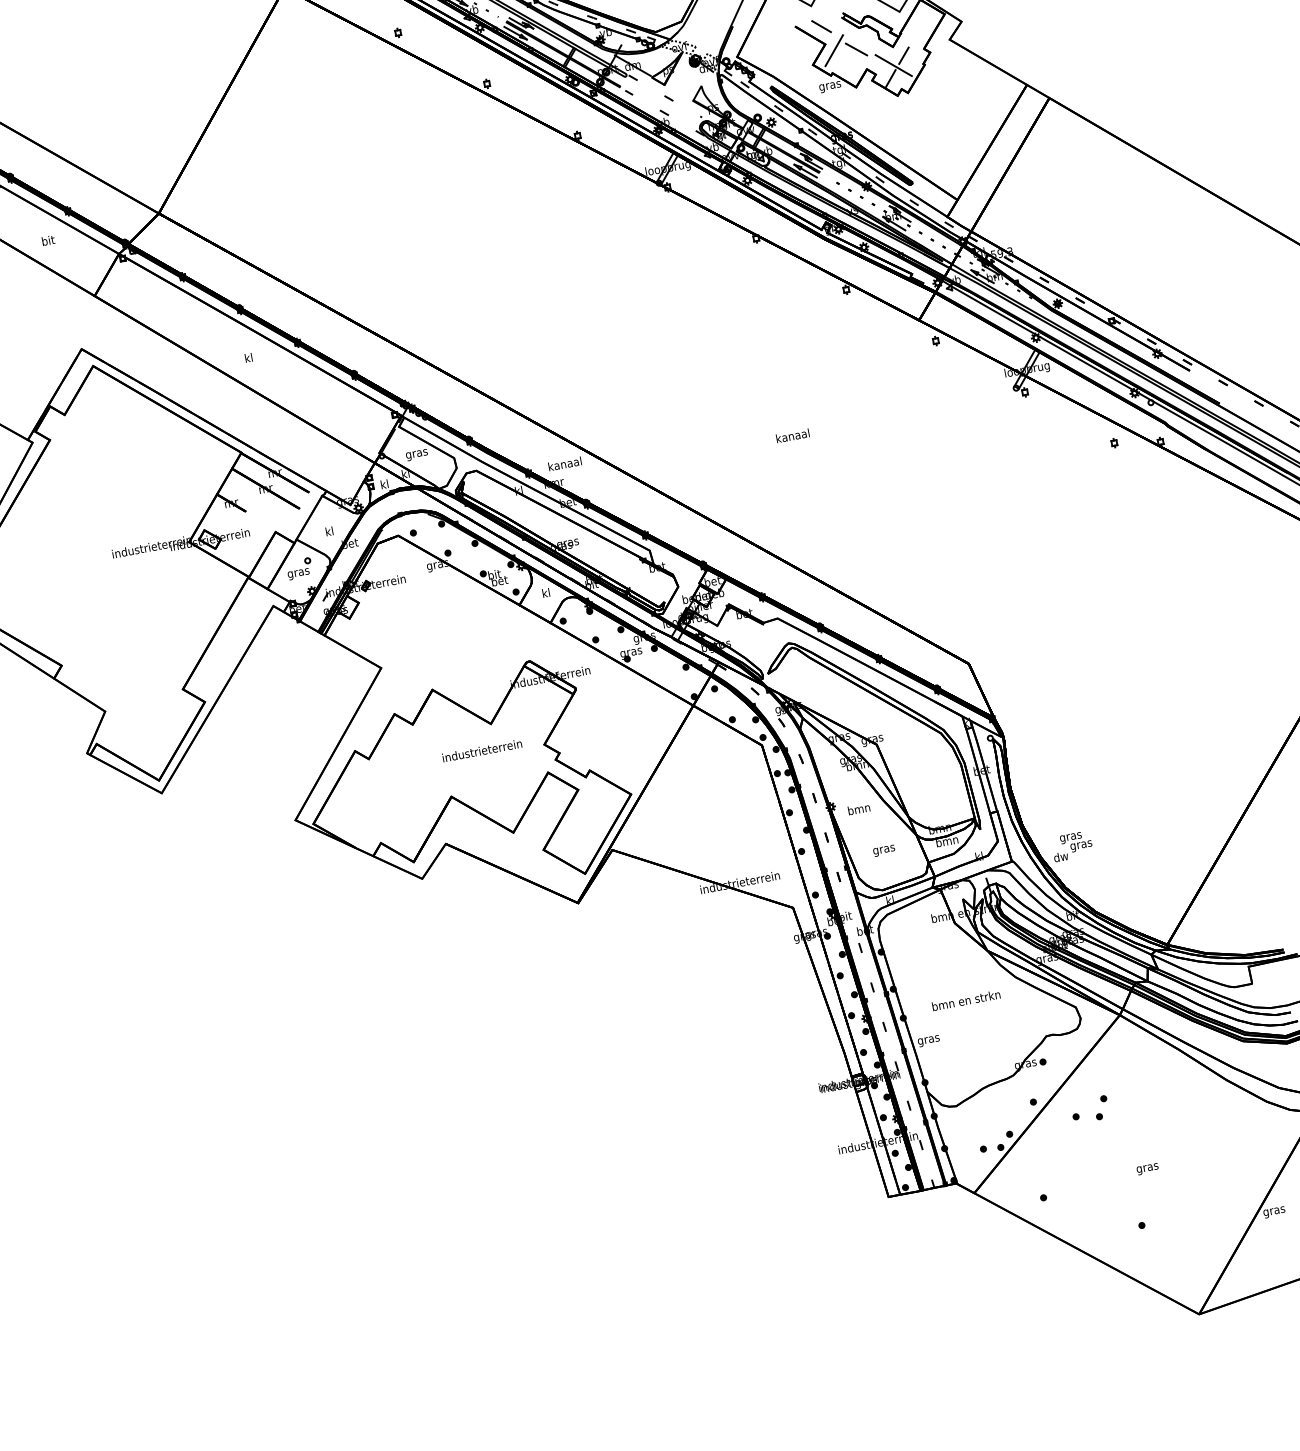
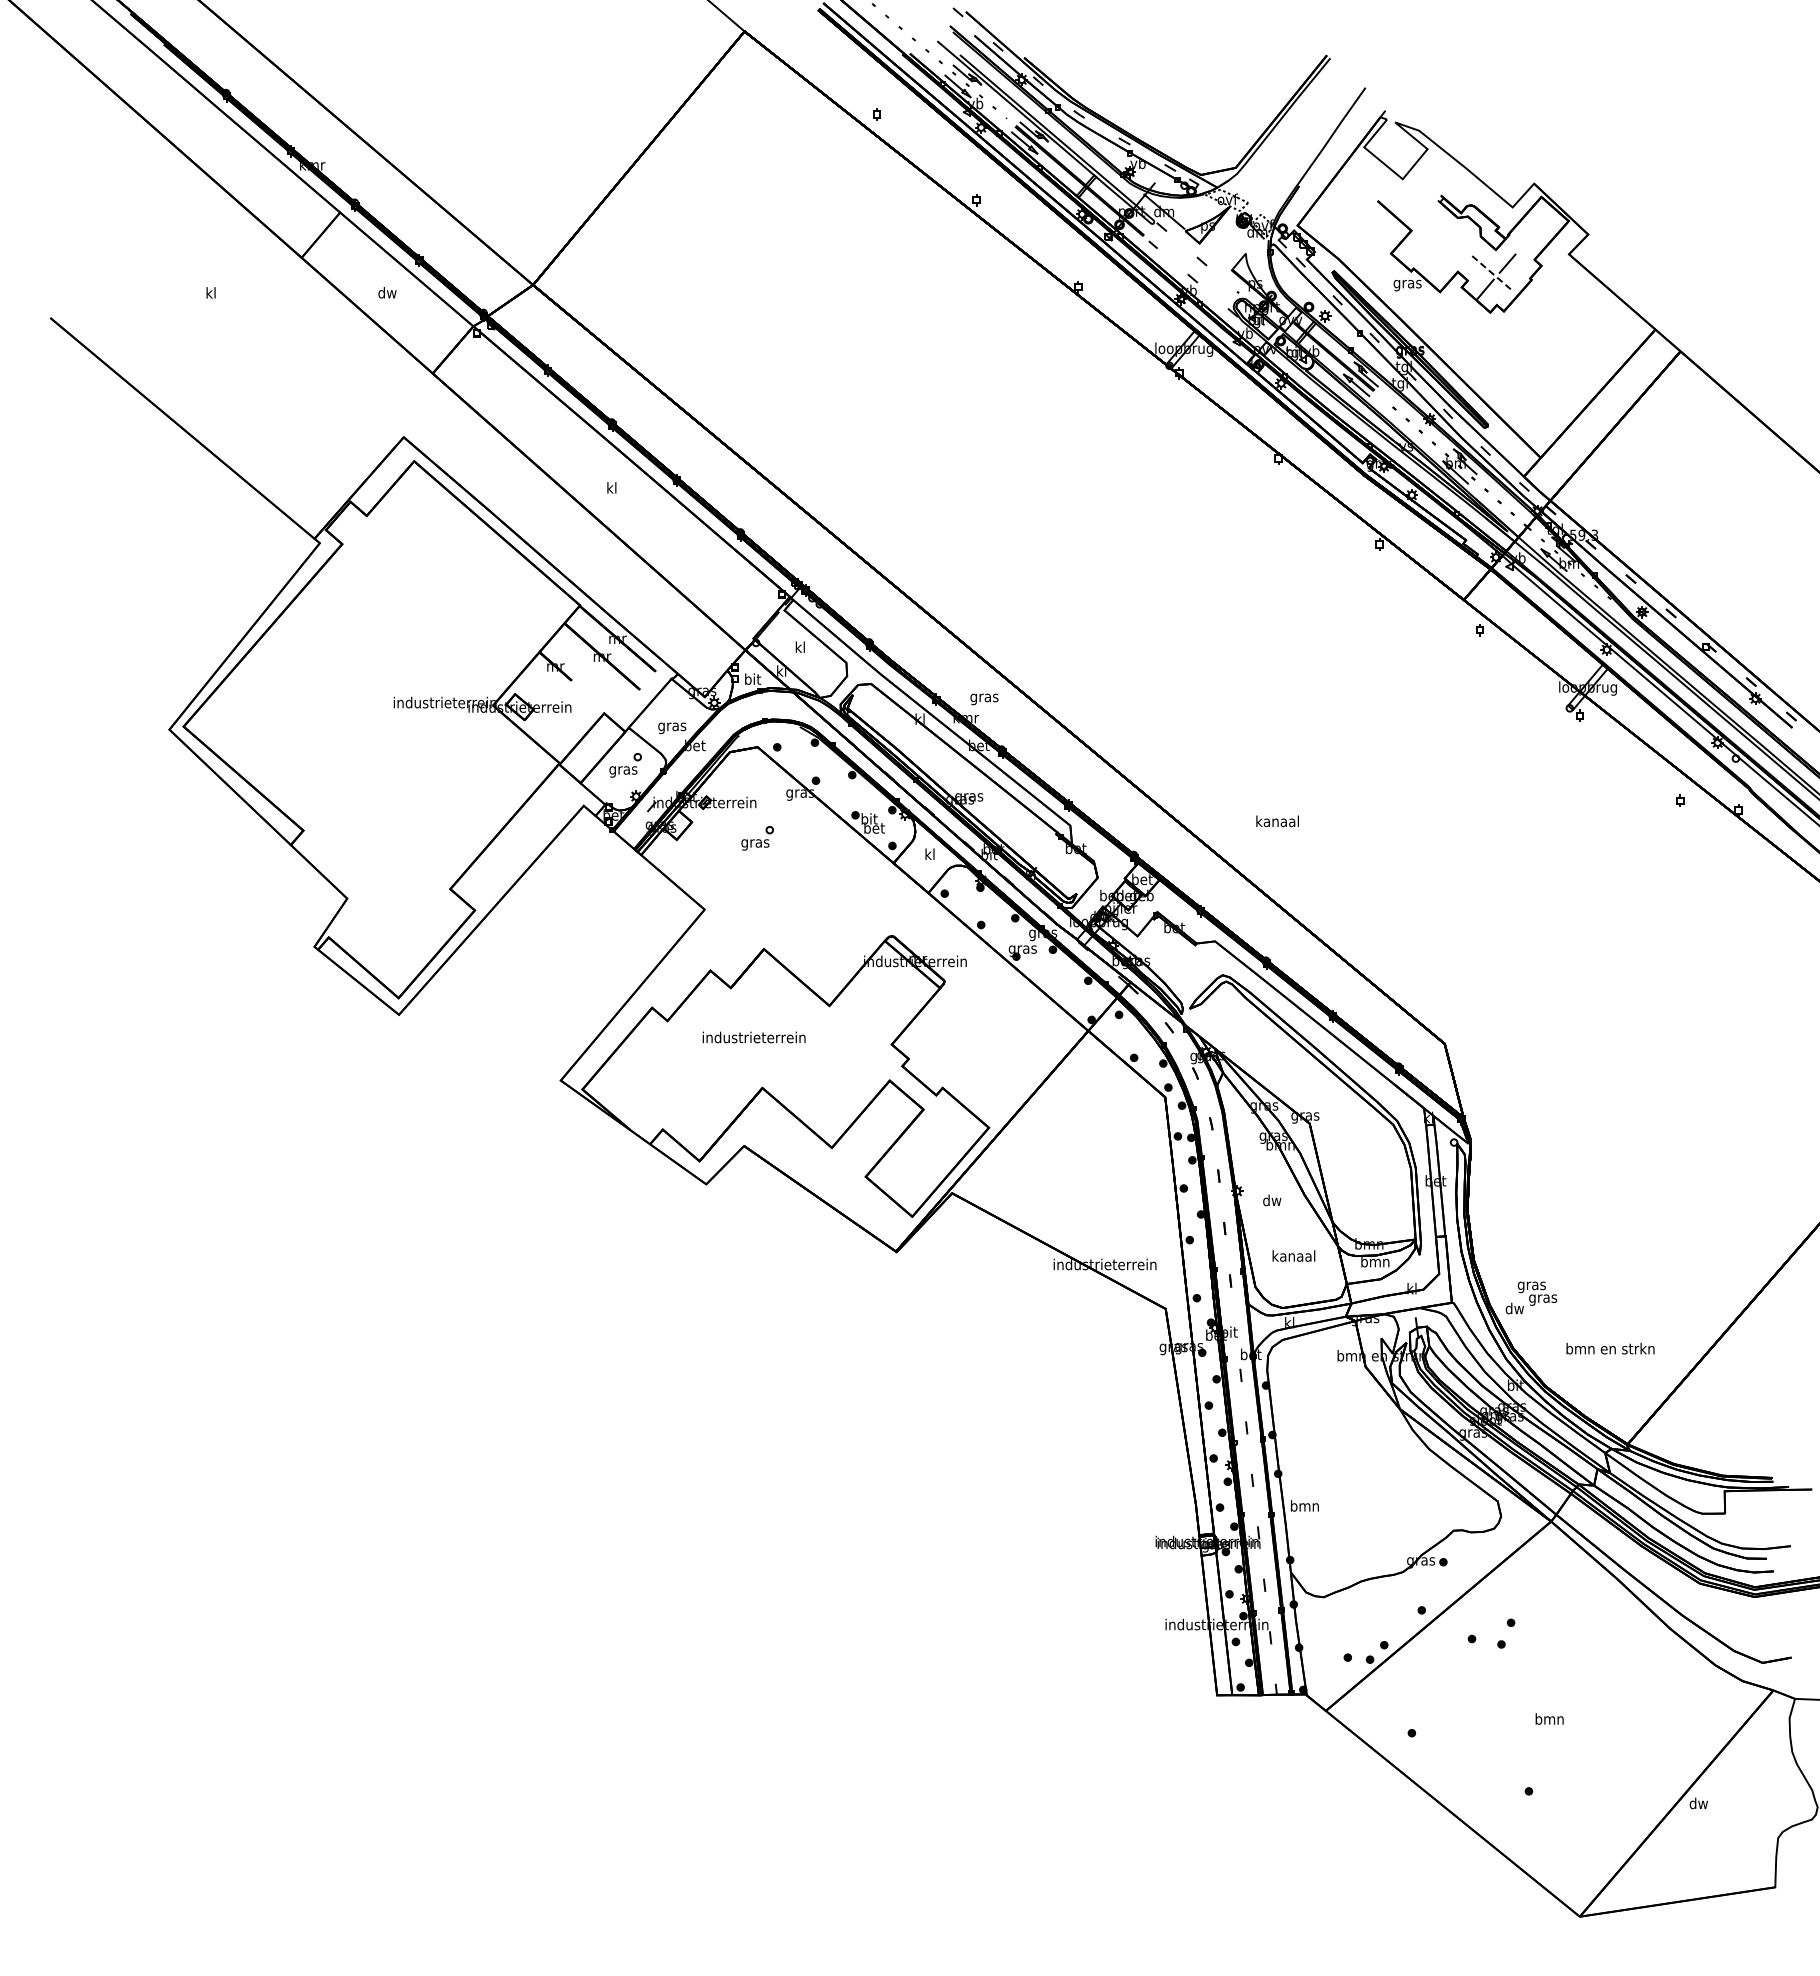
line: (821, 26) -> (1410, 207), removed
line: (856, 49) -> (1449, 244), removed
line: (833, 50) -> (1420, 240), removed
line: (893, 65) -> (1492, 273), solid -> dashed
text: (48, 240) -> (387, 292), bit -> dw
text: (792, 436) -> (1277, 821), moved
text: (416, 453) -> (800, 648), gras -> kl
text: (565, 464) -> (984, 697), kanaal -> gras
text: (385, 483) -> (753, 678), kl -> bit
text: (329, 532) -> (672, 726), kl -> gras
part: (411, 605) -> (757, 838), added
text: (481, 750) -> (753, 1037), moved
text: (859, 809) -> (1272, 1200), bmn -> dw
text: (883, 849) -> (1293, 1257), gras -> kanaal
text: (966, 1000) -> (1610, 1348), moved
text: (928, 1040) -> (1304, 1507), gras -> bmn
text: (1147, 1168) -> (1549, 1720), gras -> bmn
text: (1273, 1211) -> (1698, 1804), gras -> dw

